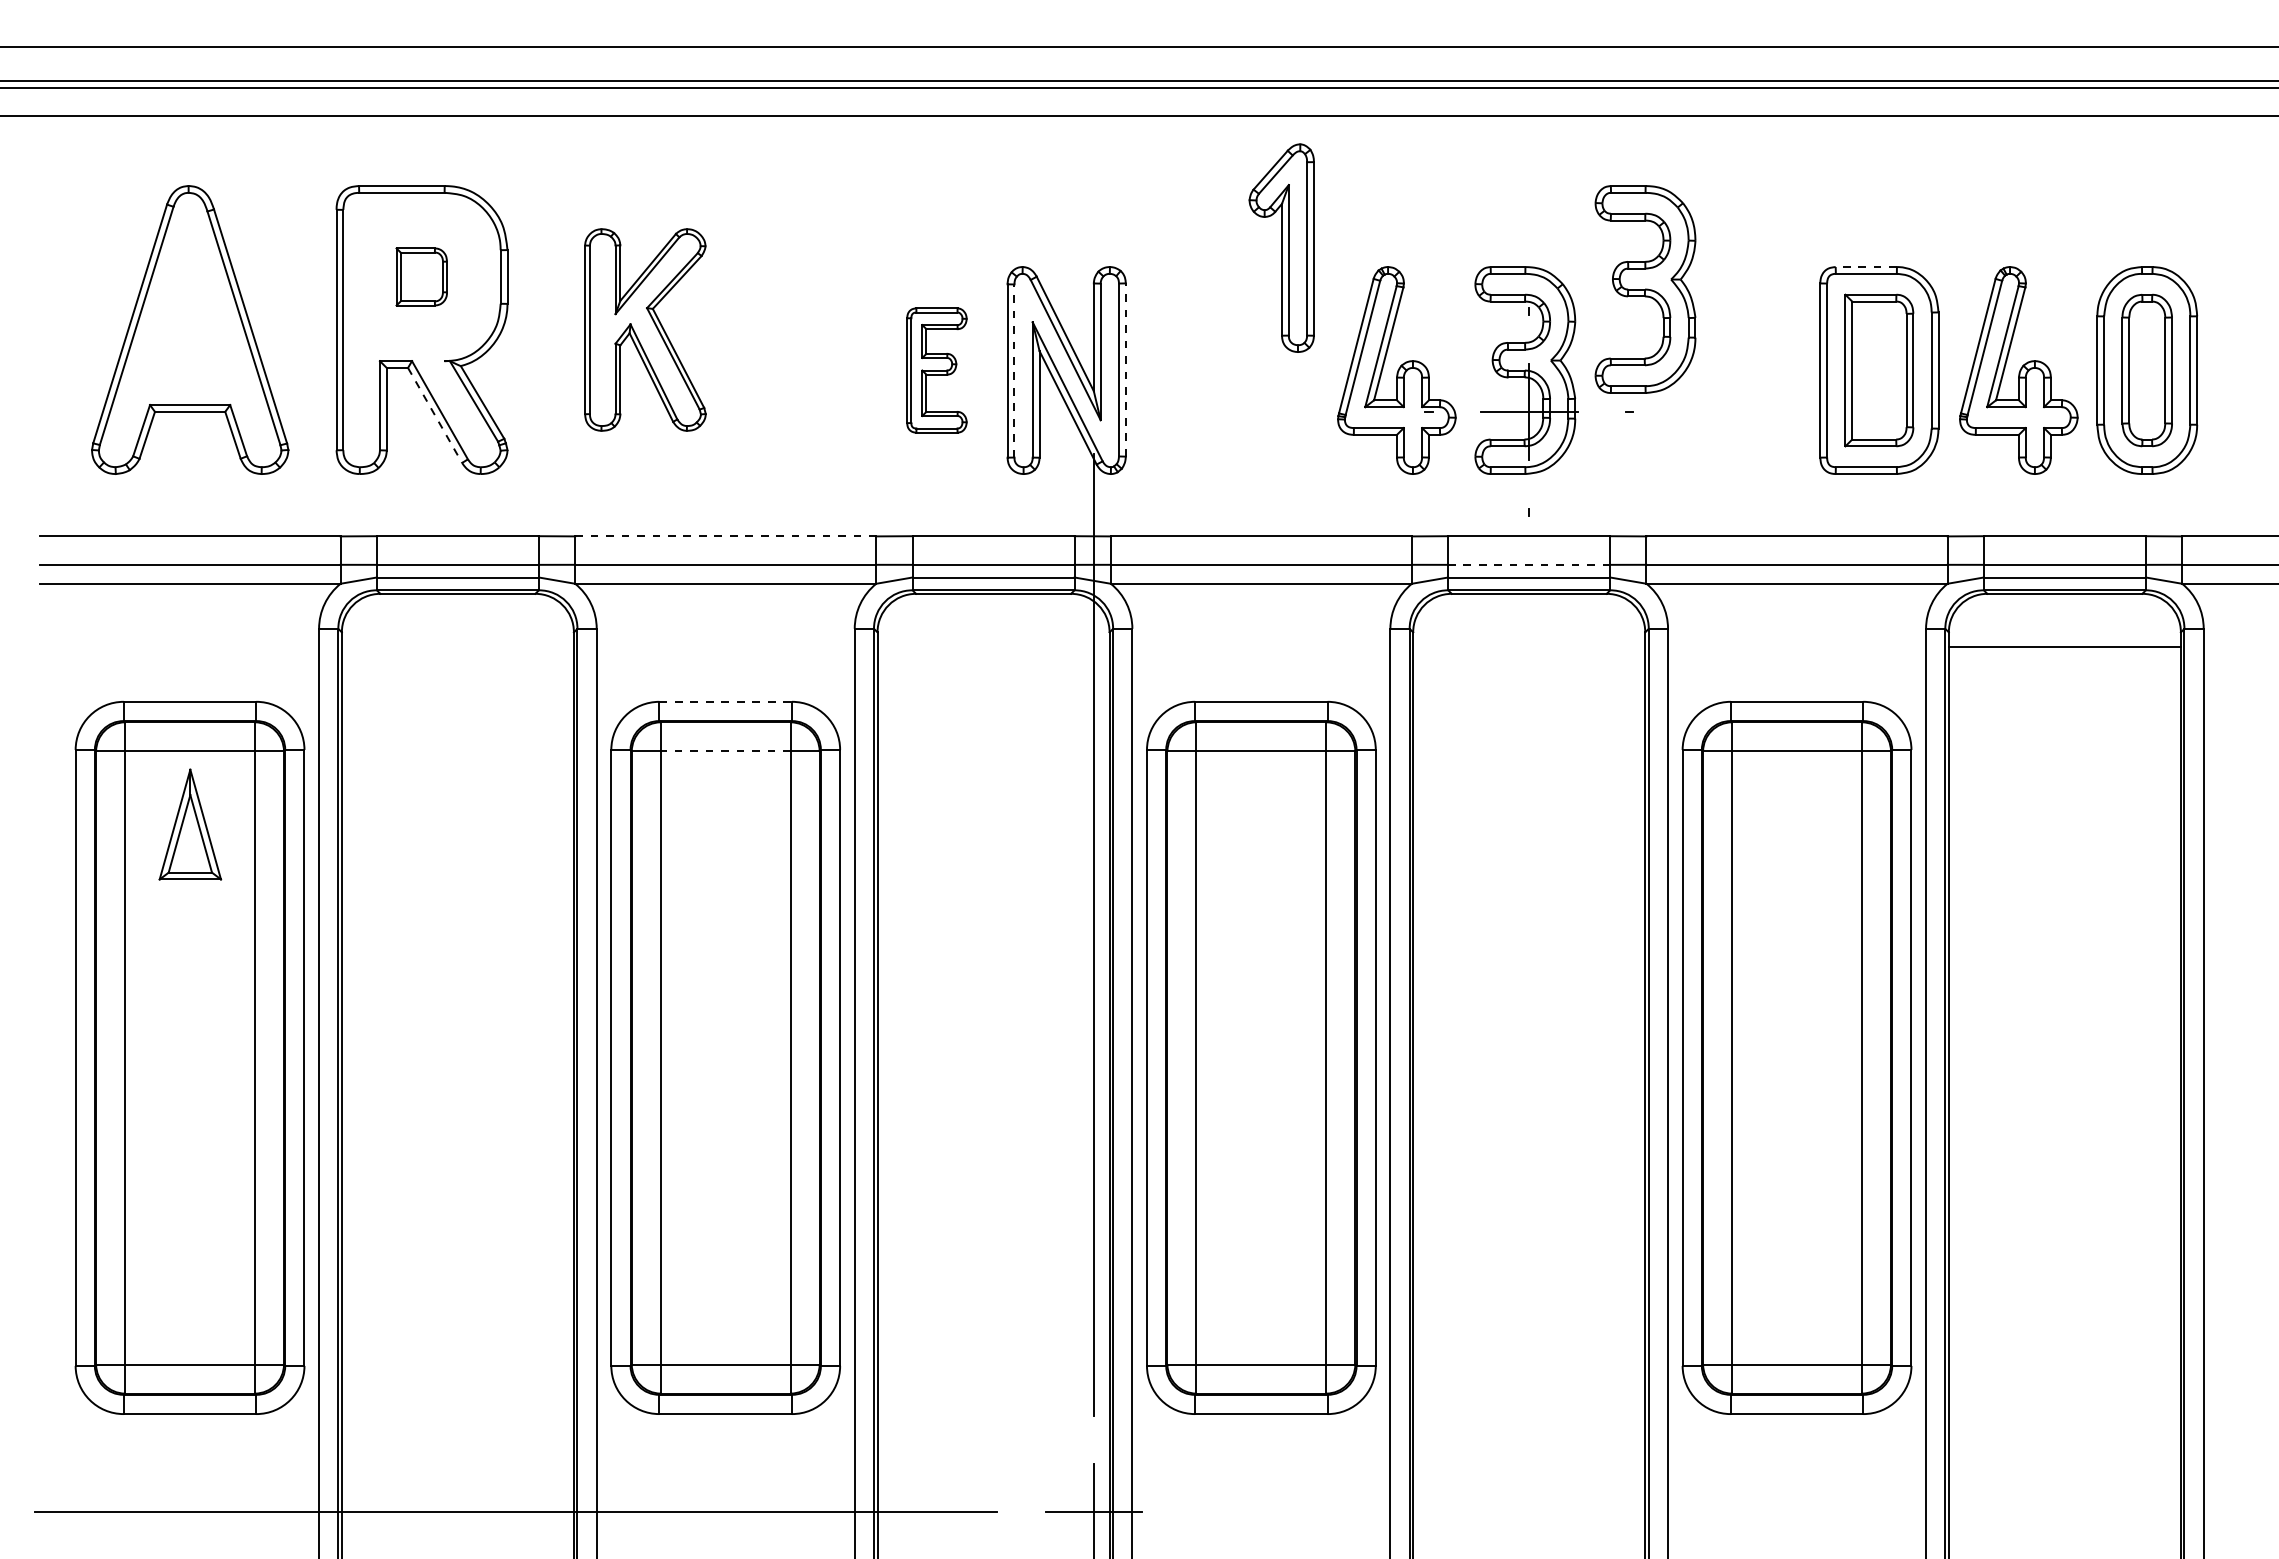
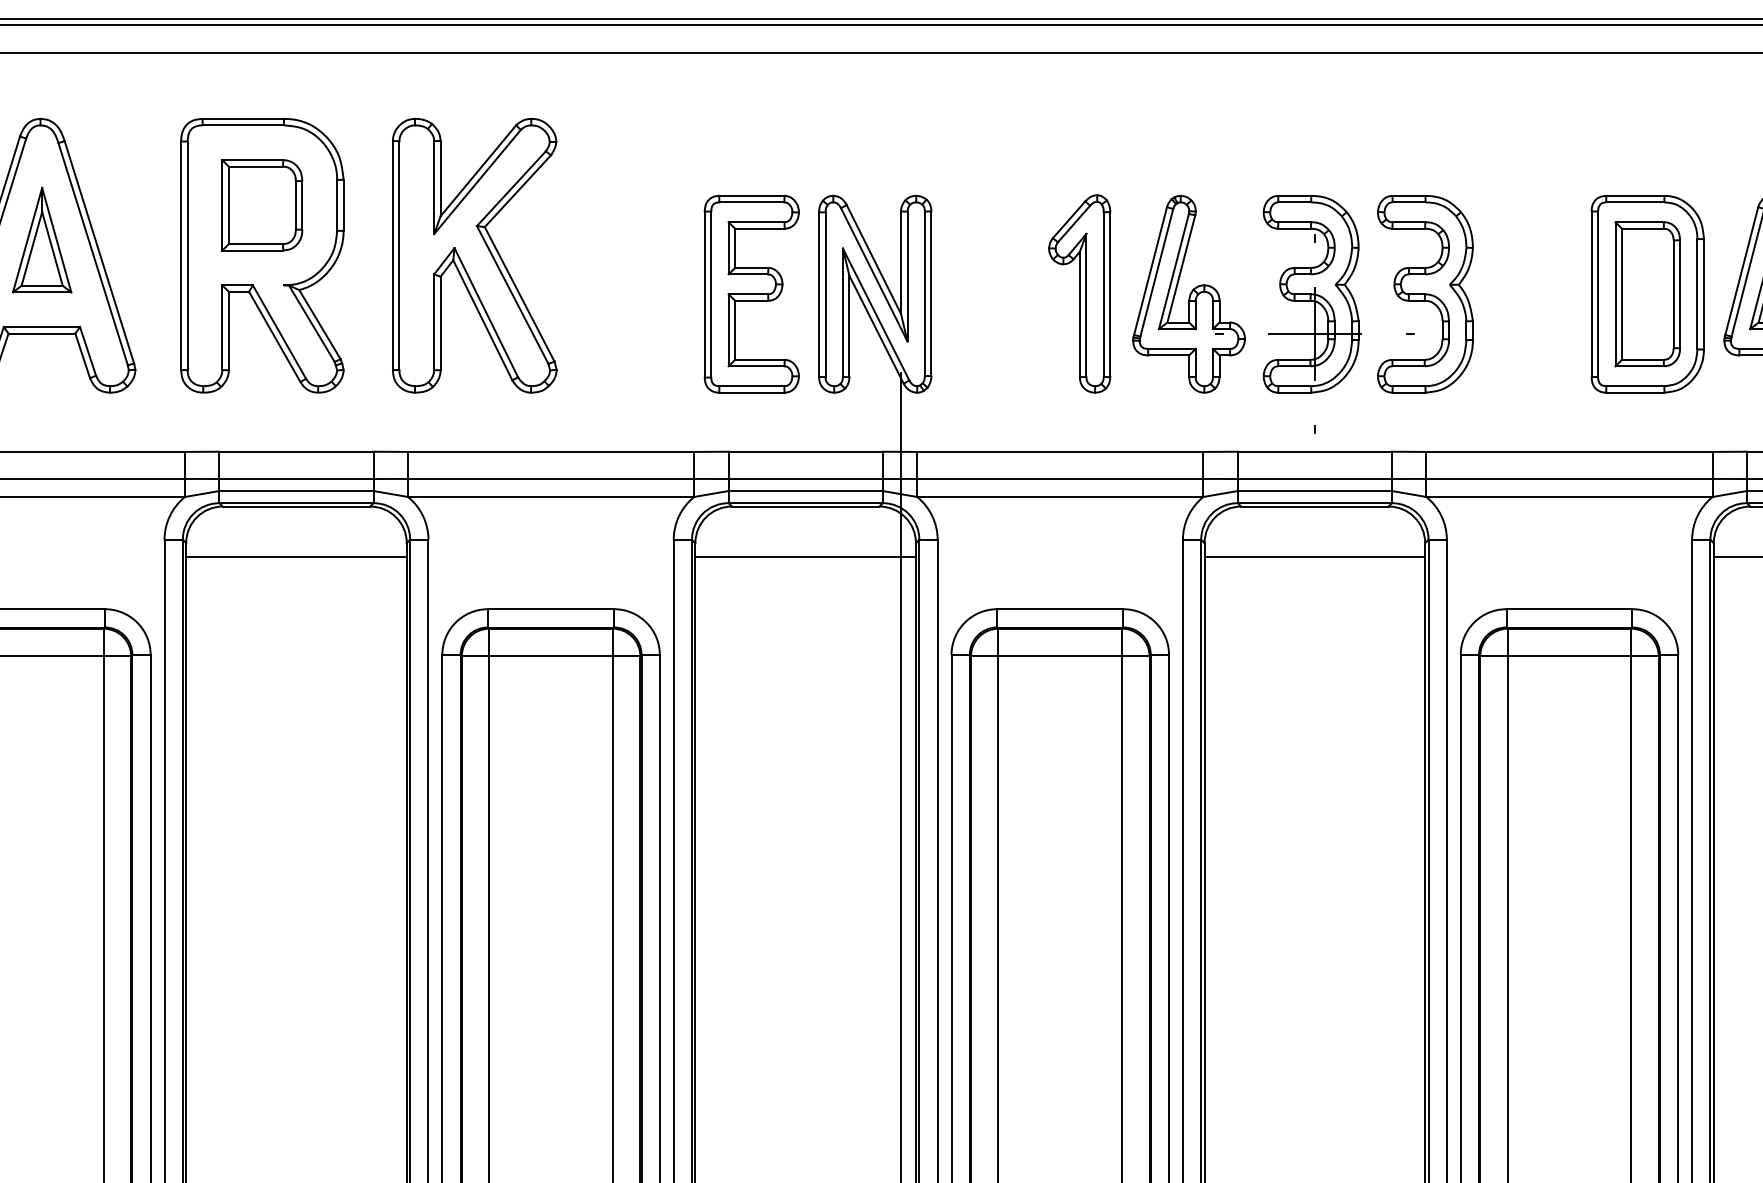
part: (1281, 247) -> (1079, 293), moved
line: (1866, 267) -> (1635, 196), dashed -> solid
part: (421, 276) -> (261, 204), size x1.67
part: (1645, 289) -> (1425, 294), moved
part: (645, 329) -> (474, 255), size x1.43
part: (936, 370) -> (751, 294), size x1.67
line: (1125, 370) -> (931, 294), dashed -> solid
line: (1014, 371) -> (825, 295), dashed -> solid
line: (435, 415) -> (275, 337), dashed -> solid
line: (725, 536) -> (550, 452), dashed -> solid
line: (1528, 564) -> (1314, 478), dashed -> solid
line: (457, 647) -> (296, 557), added
line: (993, 647) -> (805, 557), added
line: (1529, 647) -> (1315, 557), added
line: (726, 701) -> (551, 608), dashed -> solid
line: (725, 751) -> (550, 656), dashed -> solid
part: (190, 824) -> (42, 240), moved

